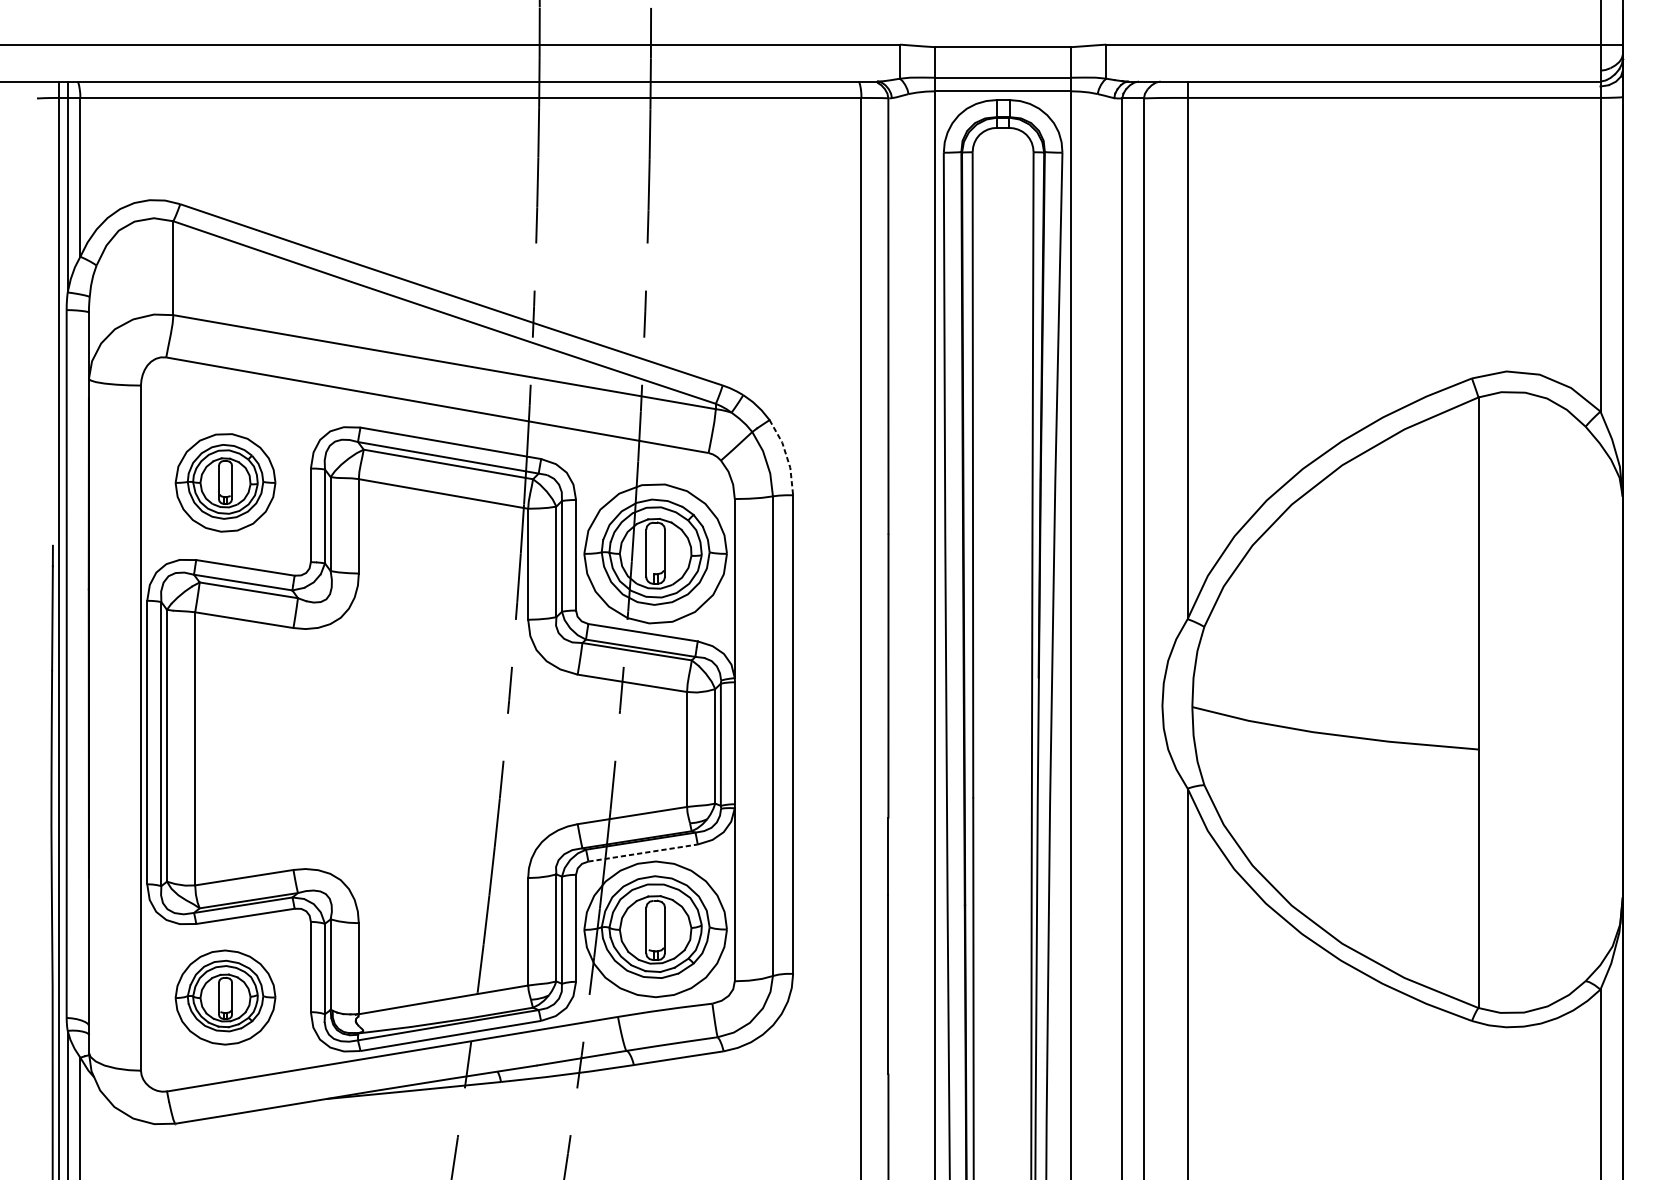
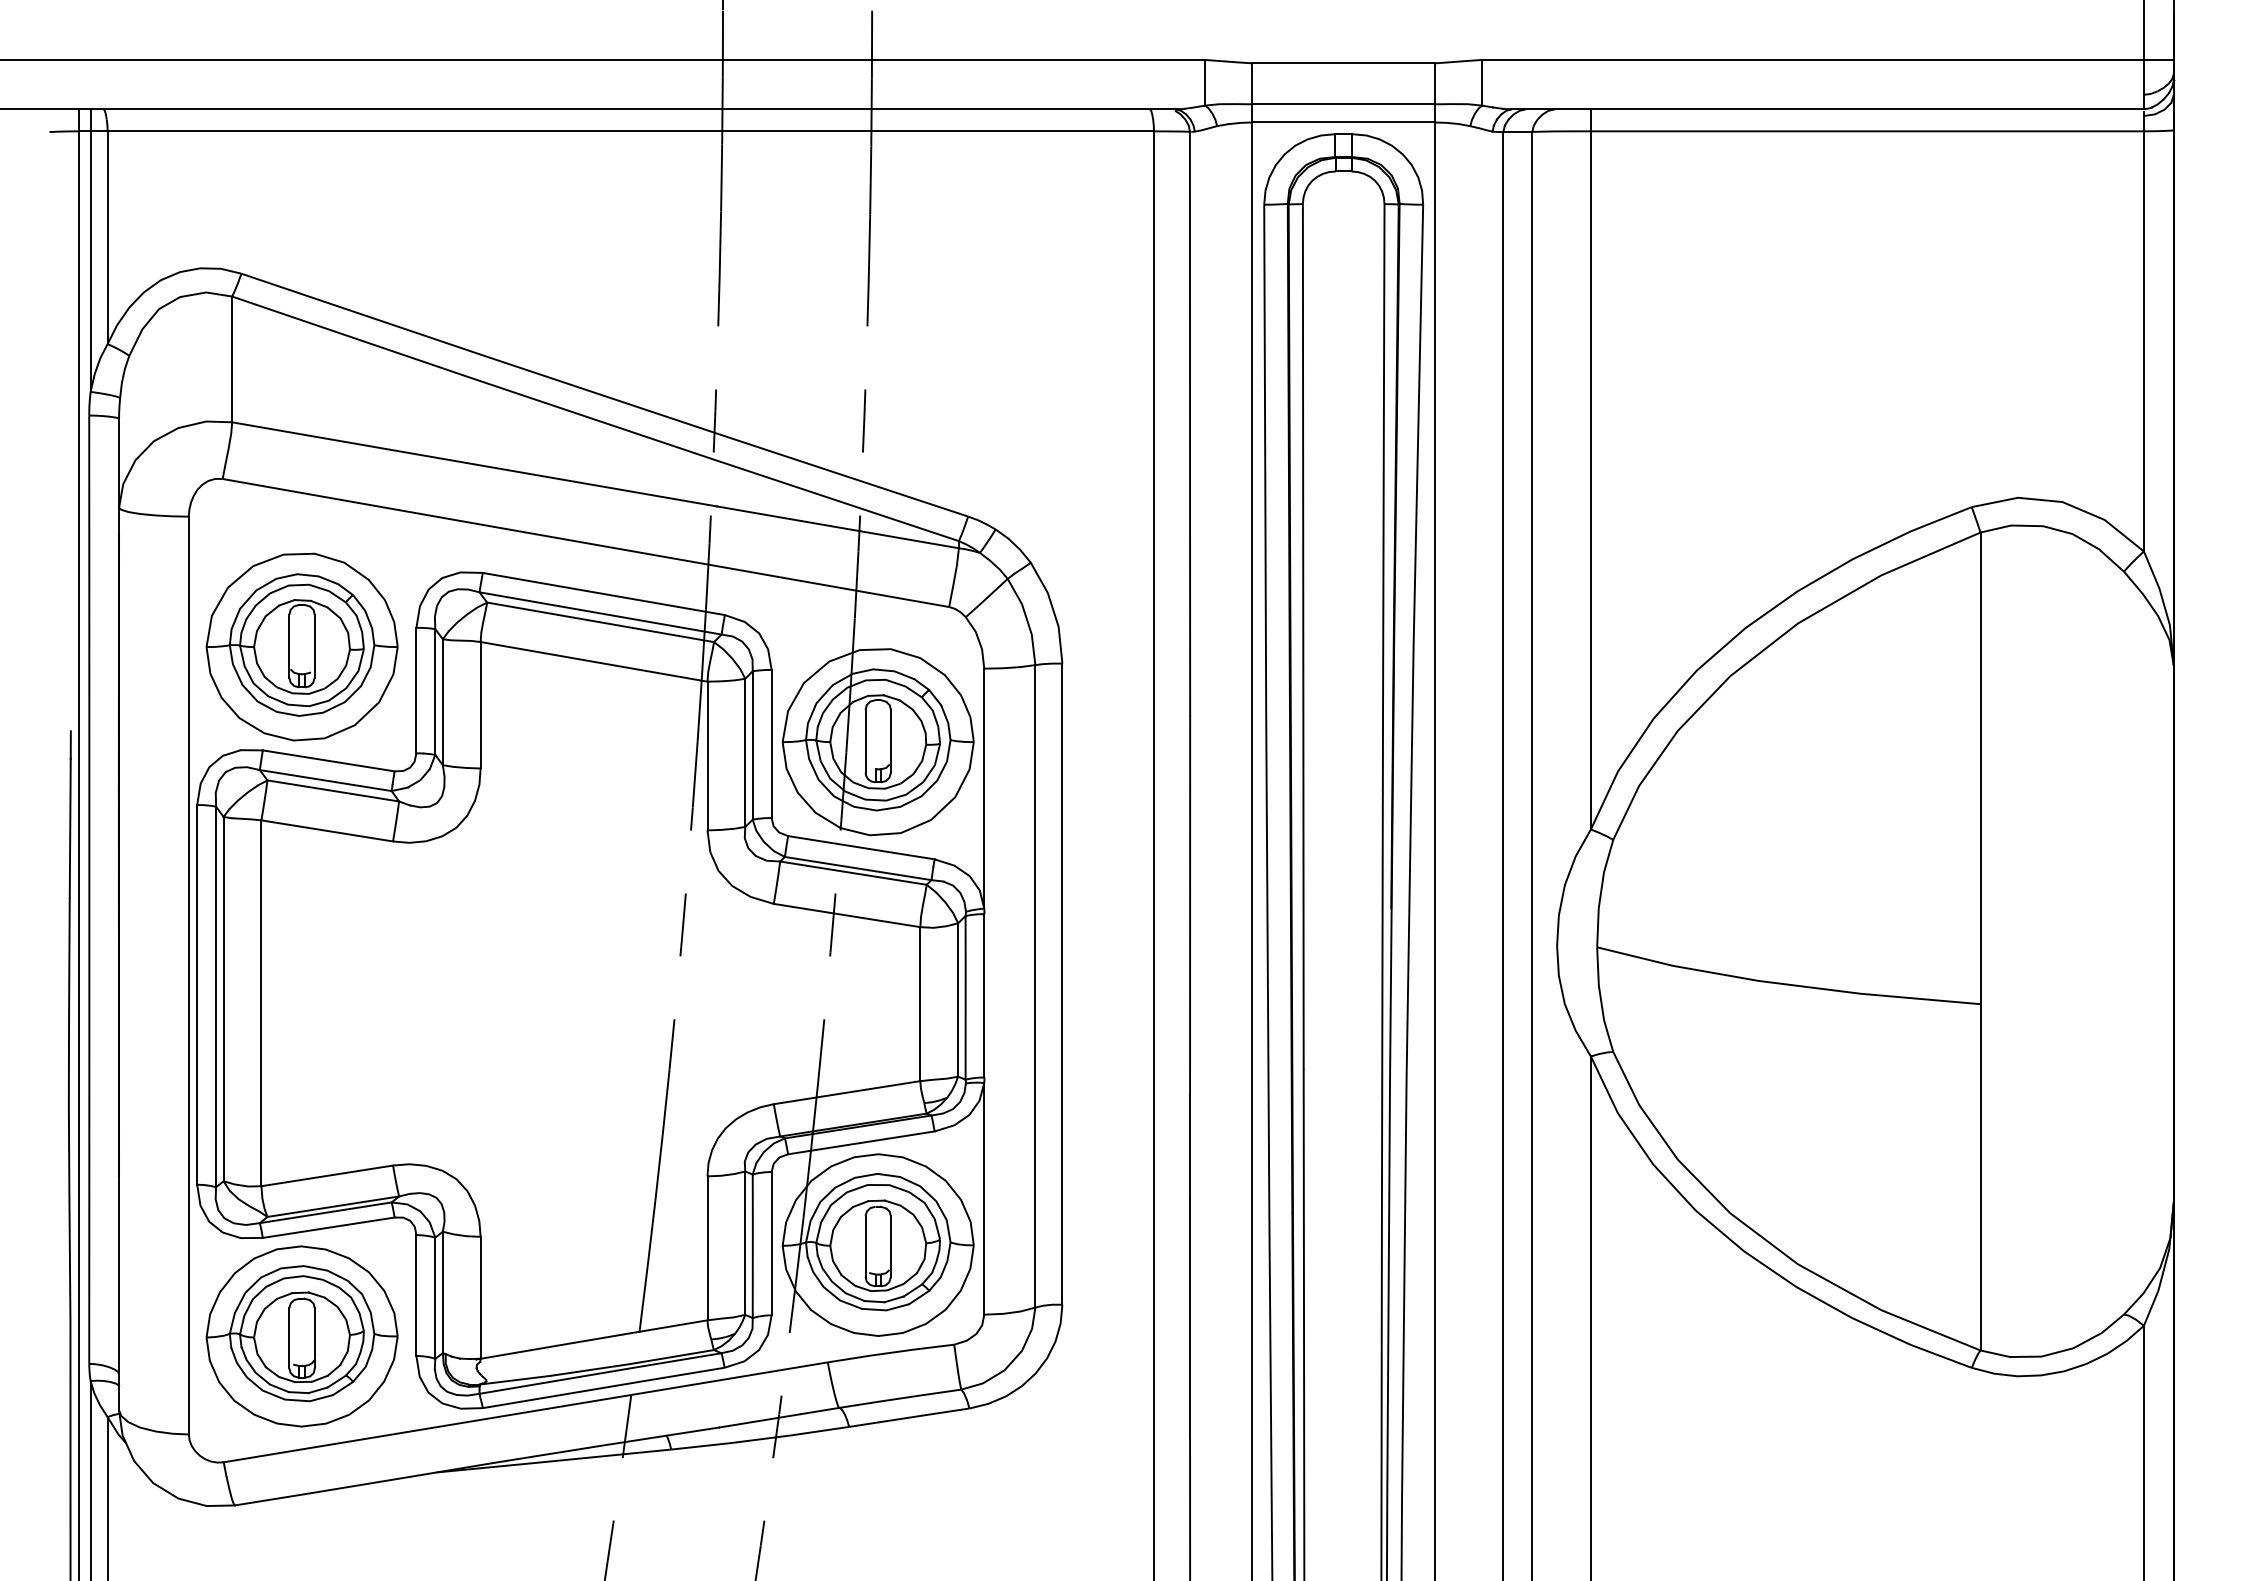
line: (786, 455) -> (1053, 610), dashed -> solid
part: (225, 482) -> (301, 646), size x1.43
line: (643, 852) -> (861, 1142), dashed -> solid
part: (225, 997) -> (301, 1336), size x1.43

